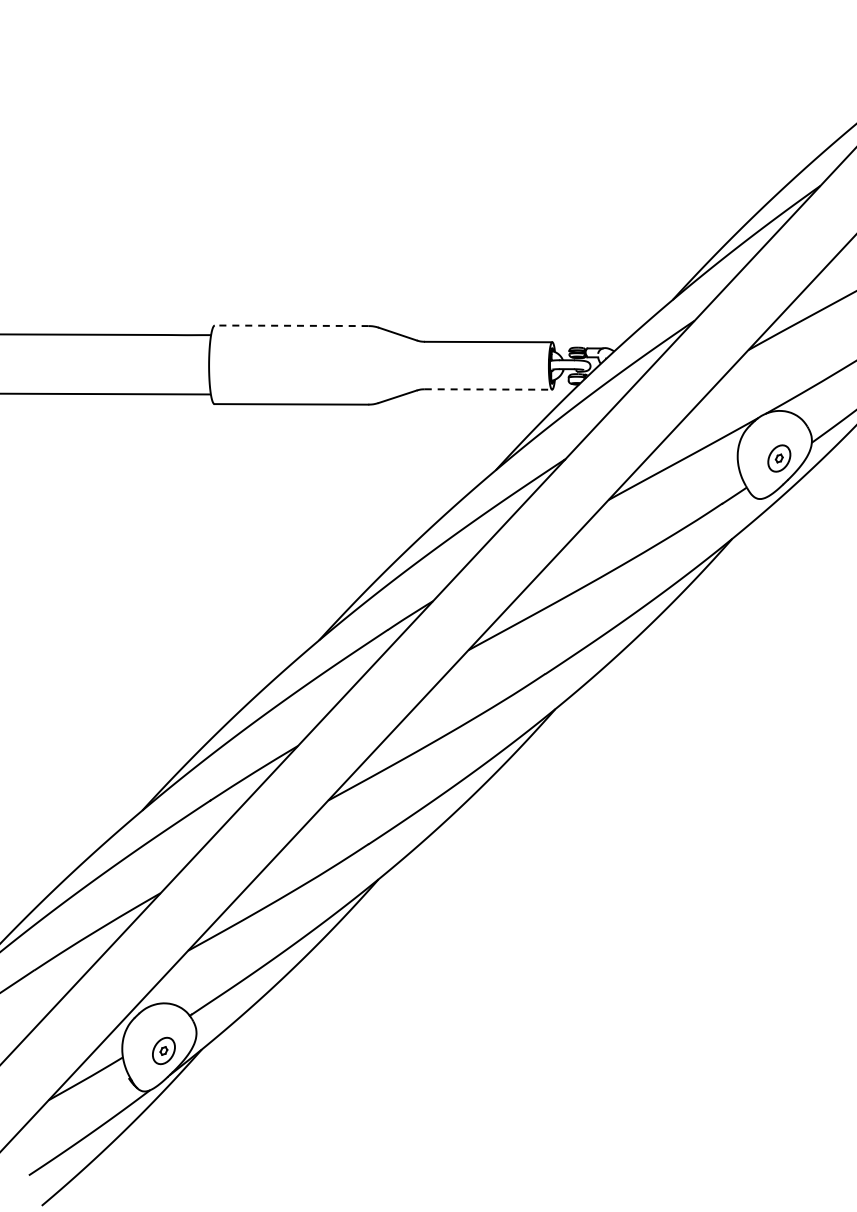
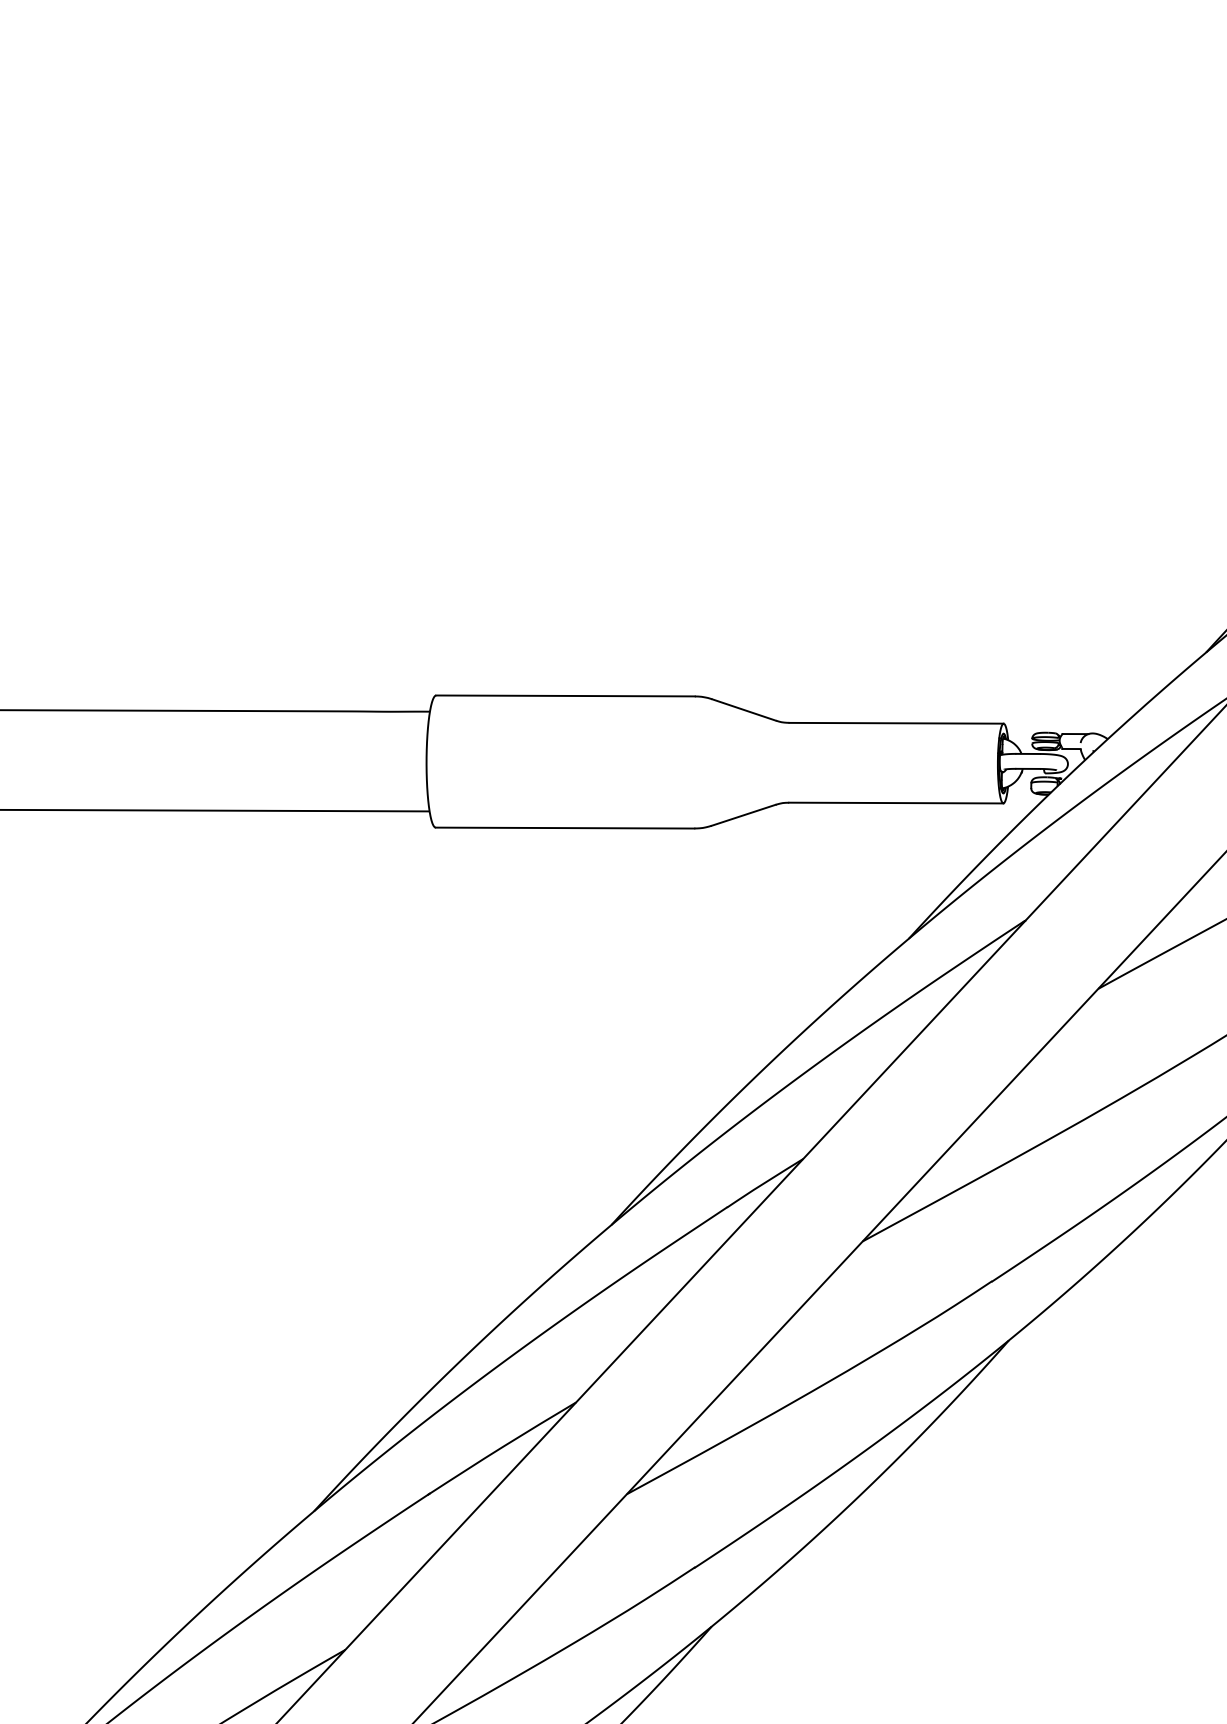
line: (291, 325) -> (565, 695), dashed -> solid
line: (488, 389) -> (896, 803), dashed -> solid

